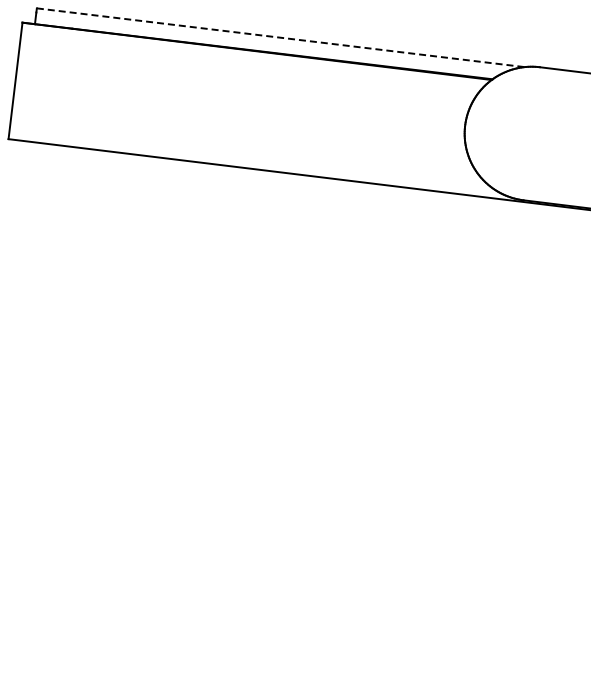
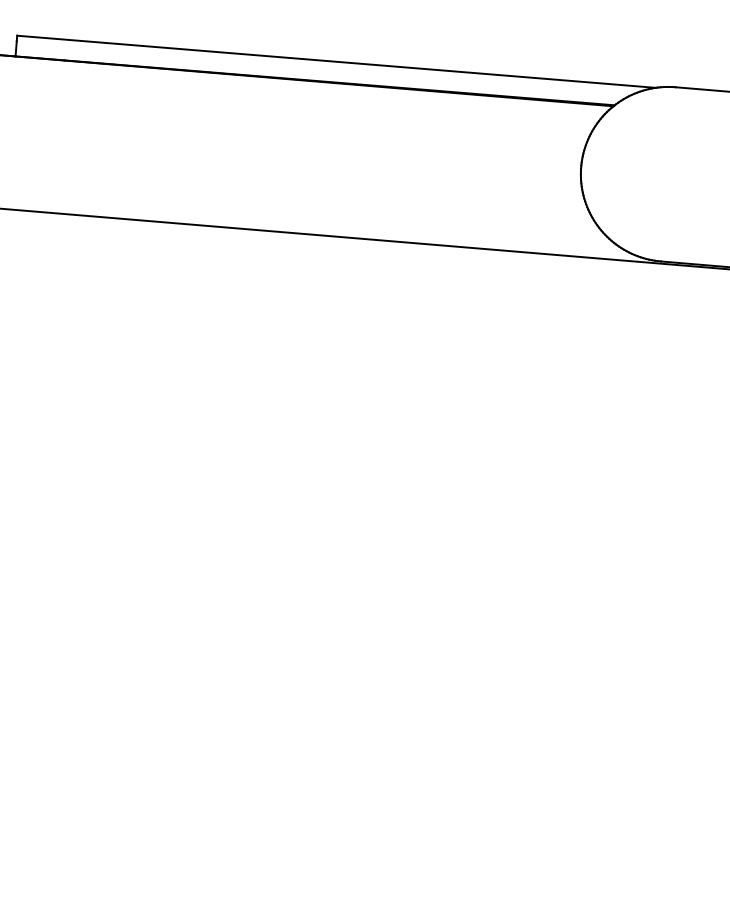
line: (280, 37) -> (336, 61), dashed -> solid

